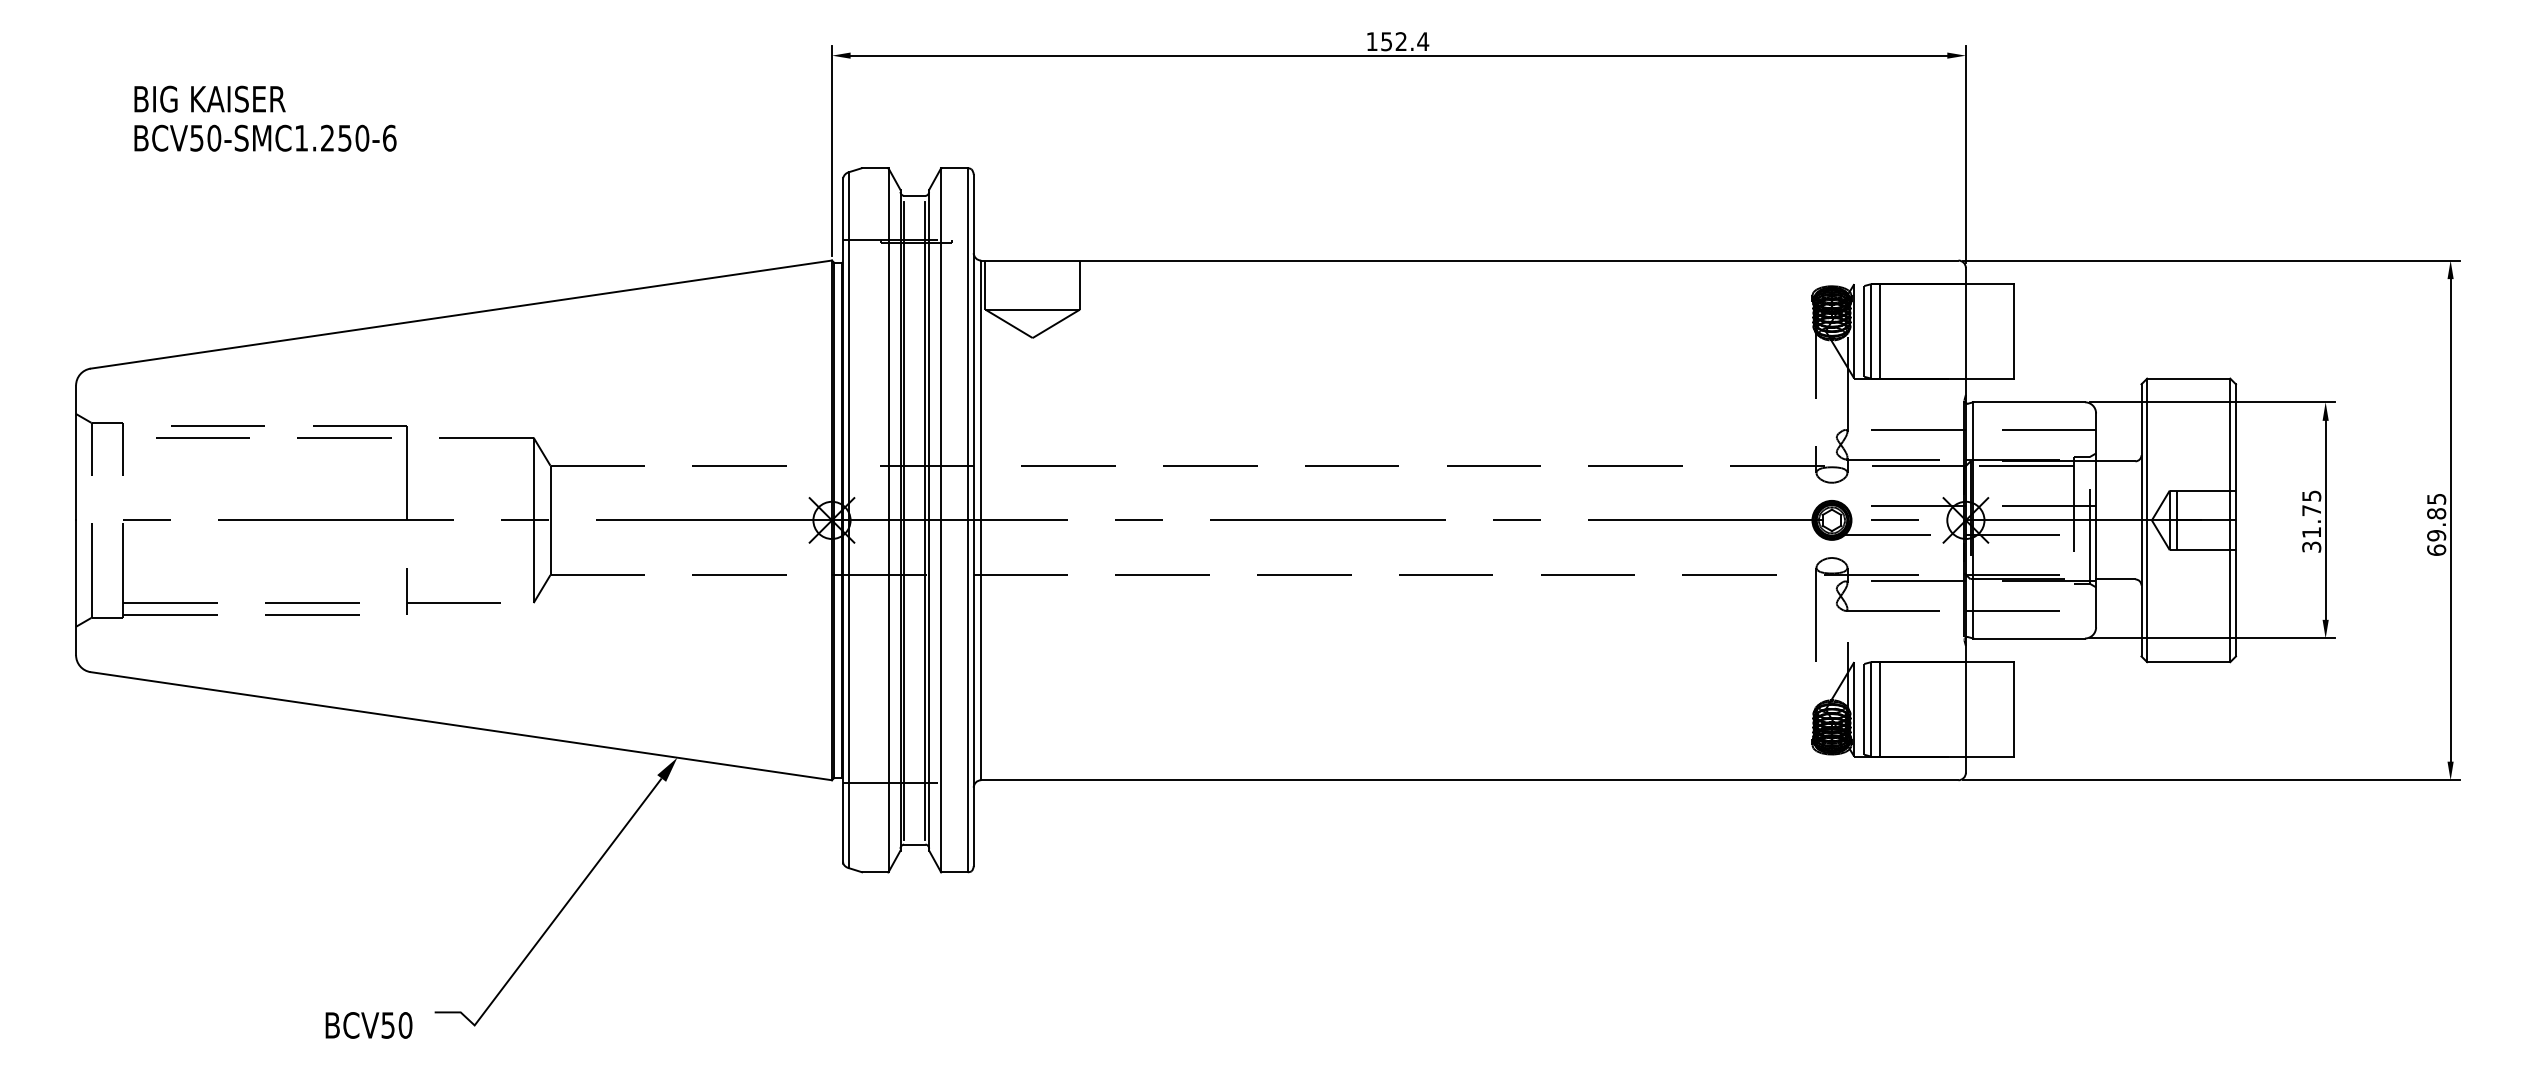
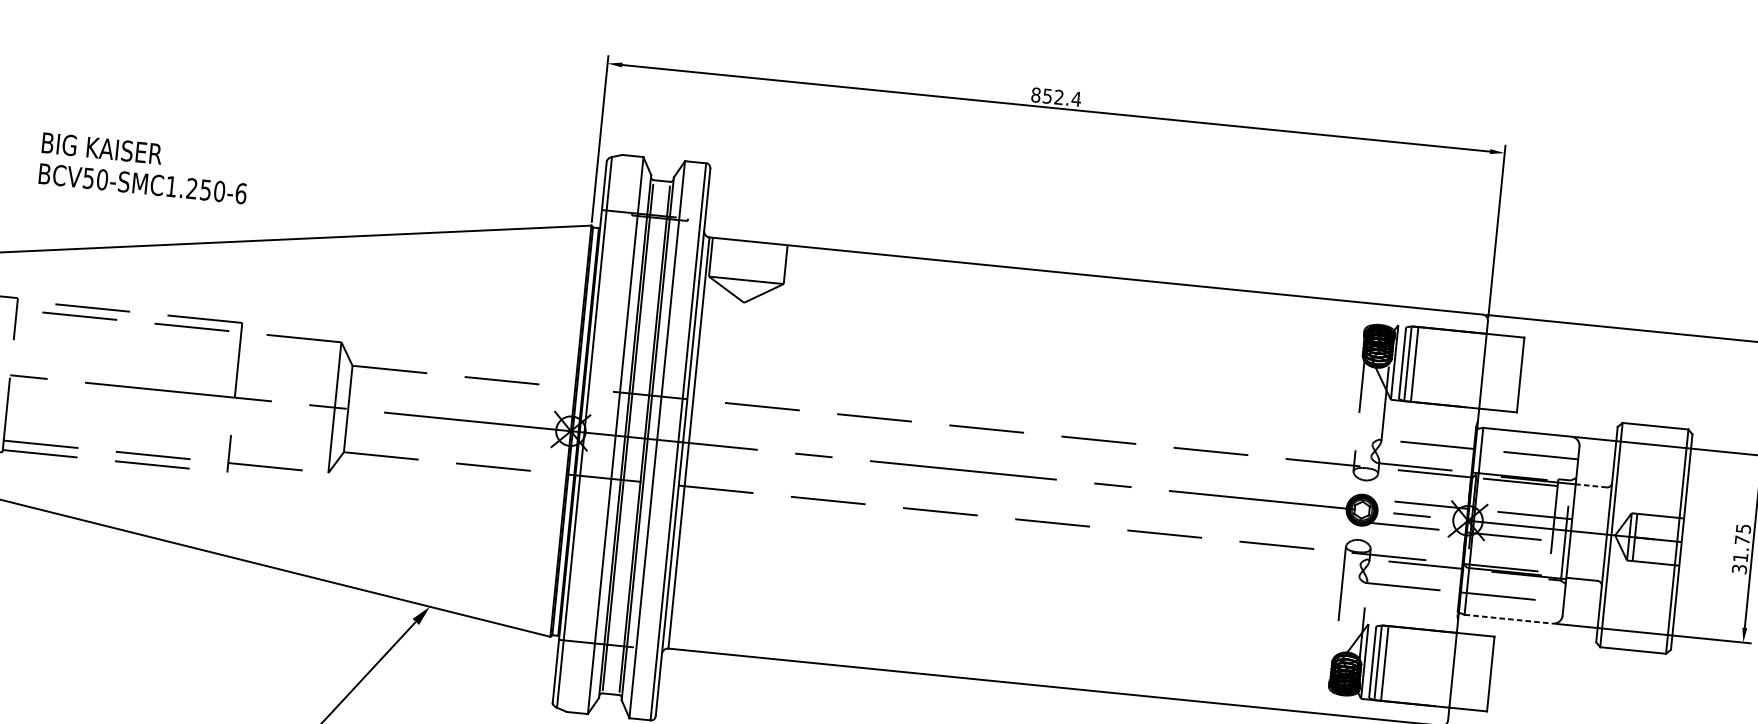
text: (1371, 41) -> (1035, 94), 152.4 -> 852.4
text: (265, 118) -> (144, 168), moved
line: (2115, 461) -> (1591, 485), solid -> dashed
line: (2029, 638) -> (1509, 619), solid -> dashed

